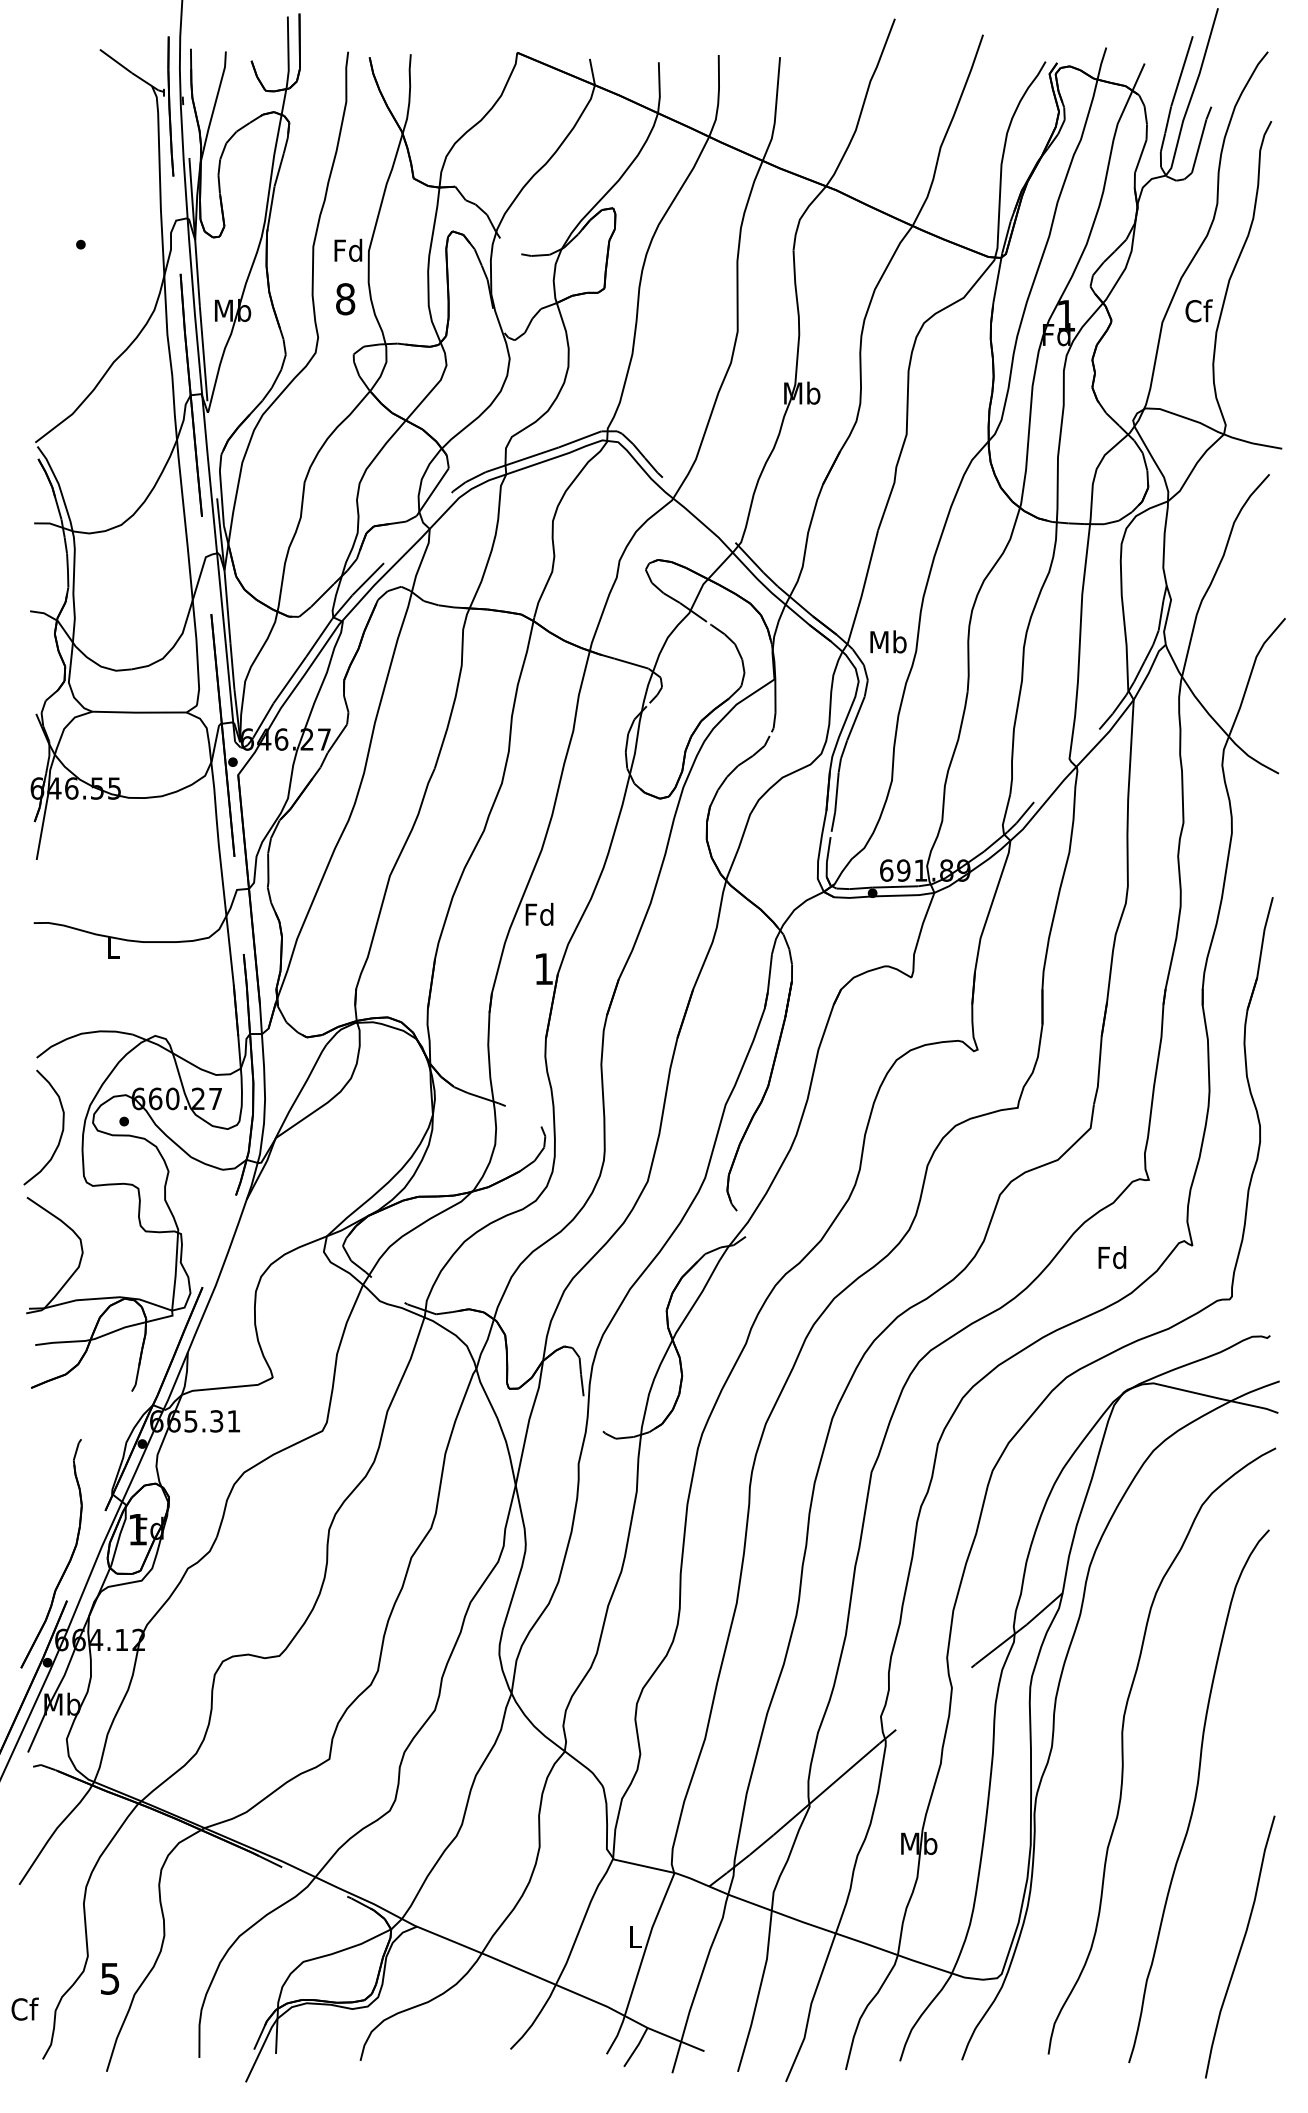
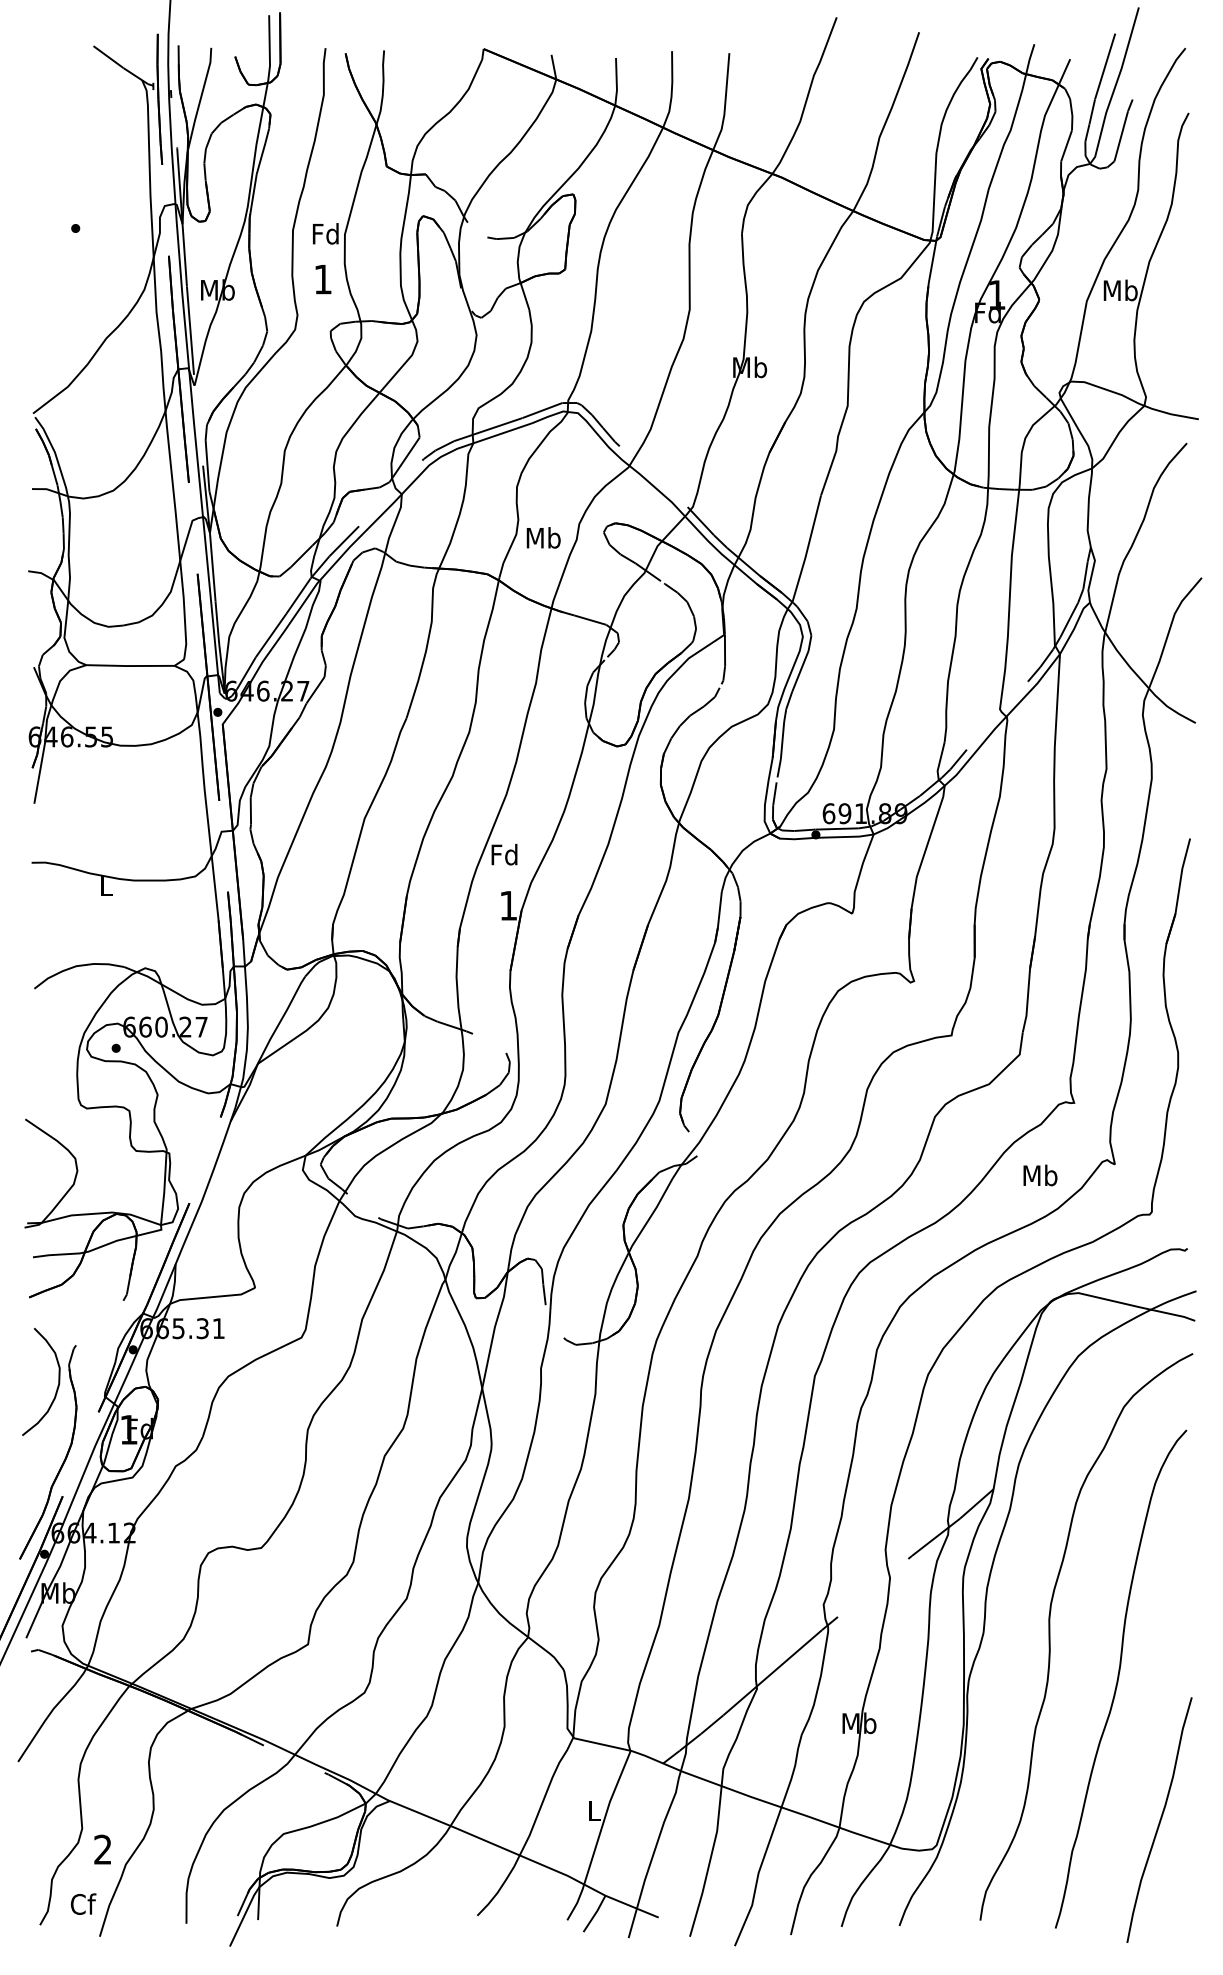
text: (345, 299) -> (323, 279), 8 -> 1
text: (1198, 310) -> (1120, 290), Cf -> Mb
text: (888, 641) -> (543, 537), moved
curve: (61, 1131) -> (57, 1385), moved
text: (1112, 1257) -> (1040, 1175), Fd -> Mb
text: (109, 1978) -> (102, 1849), 5 -> 2
text: (25, 2008) -> (83, 1903), moved

